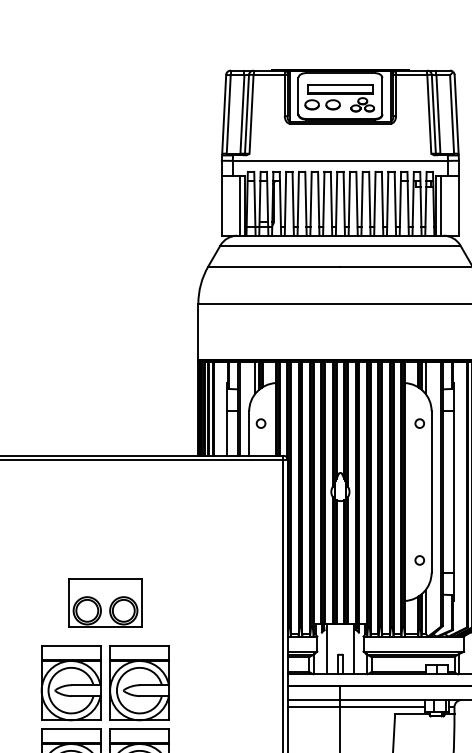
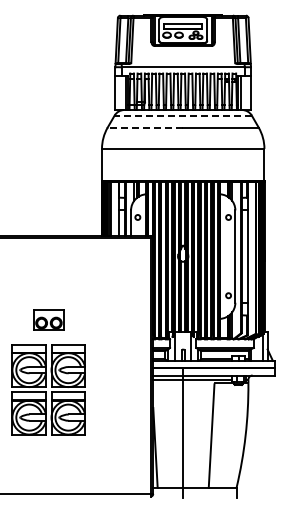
line: (340, 245) -> (183, 115), solid -> dashed
line: (274, 266) -> (145, 127), solid -> dashed
part: (104, 602) -> (48, 319), size x0.7

